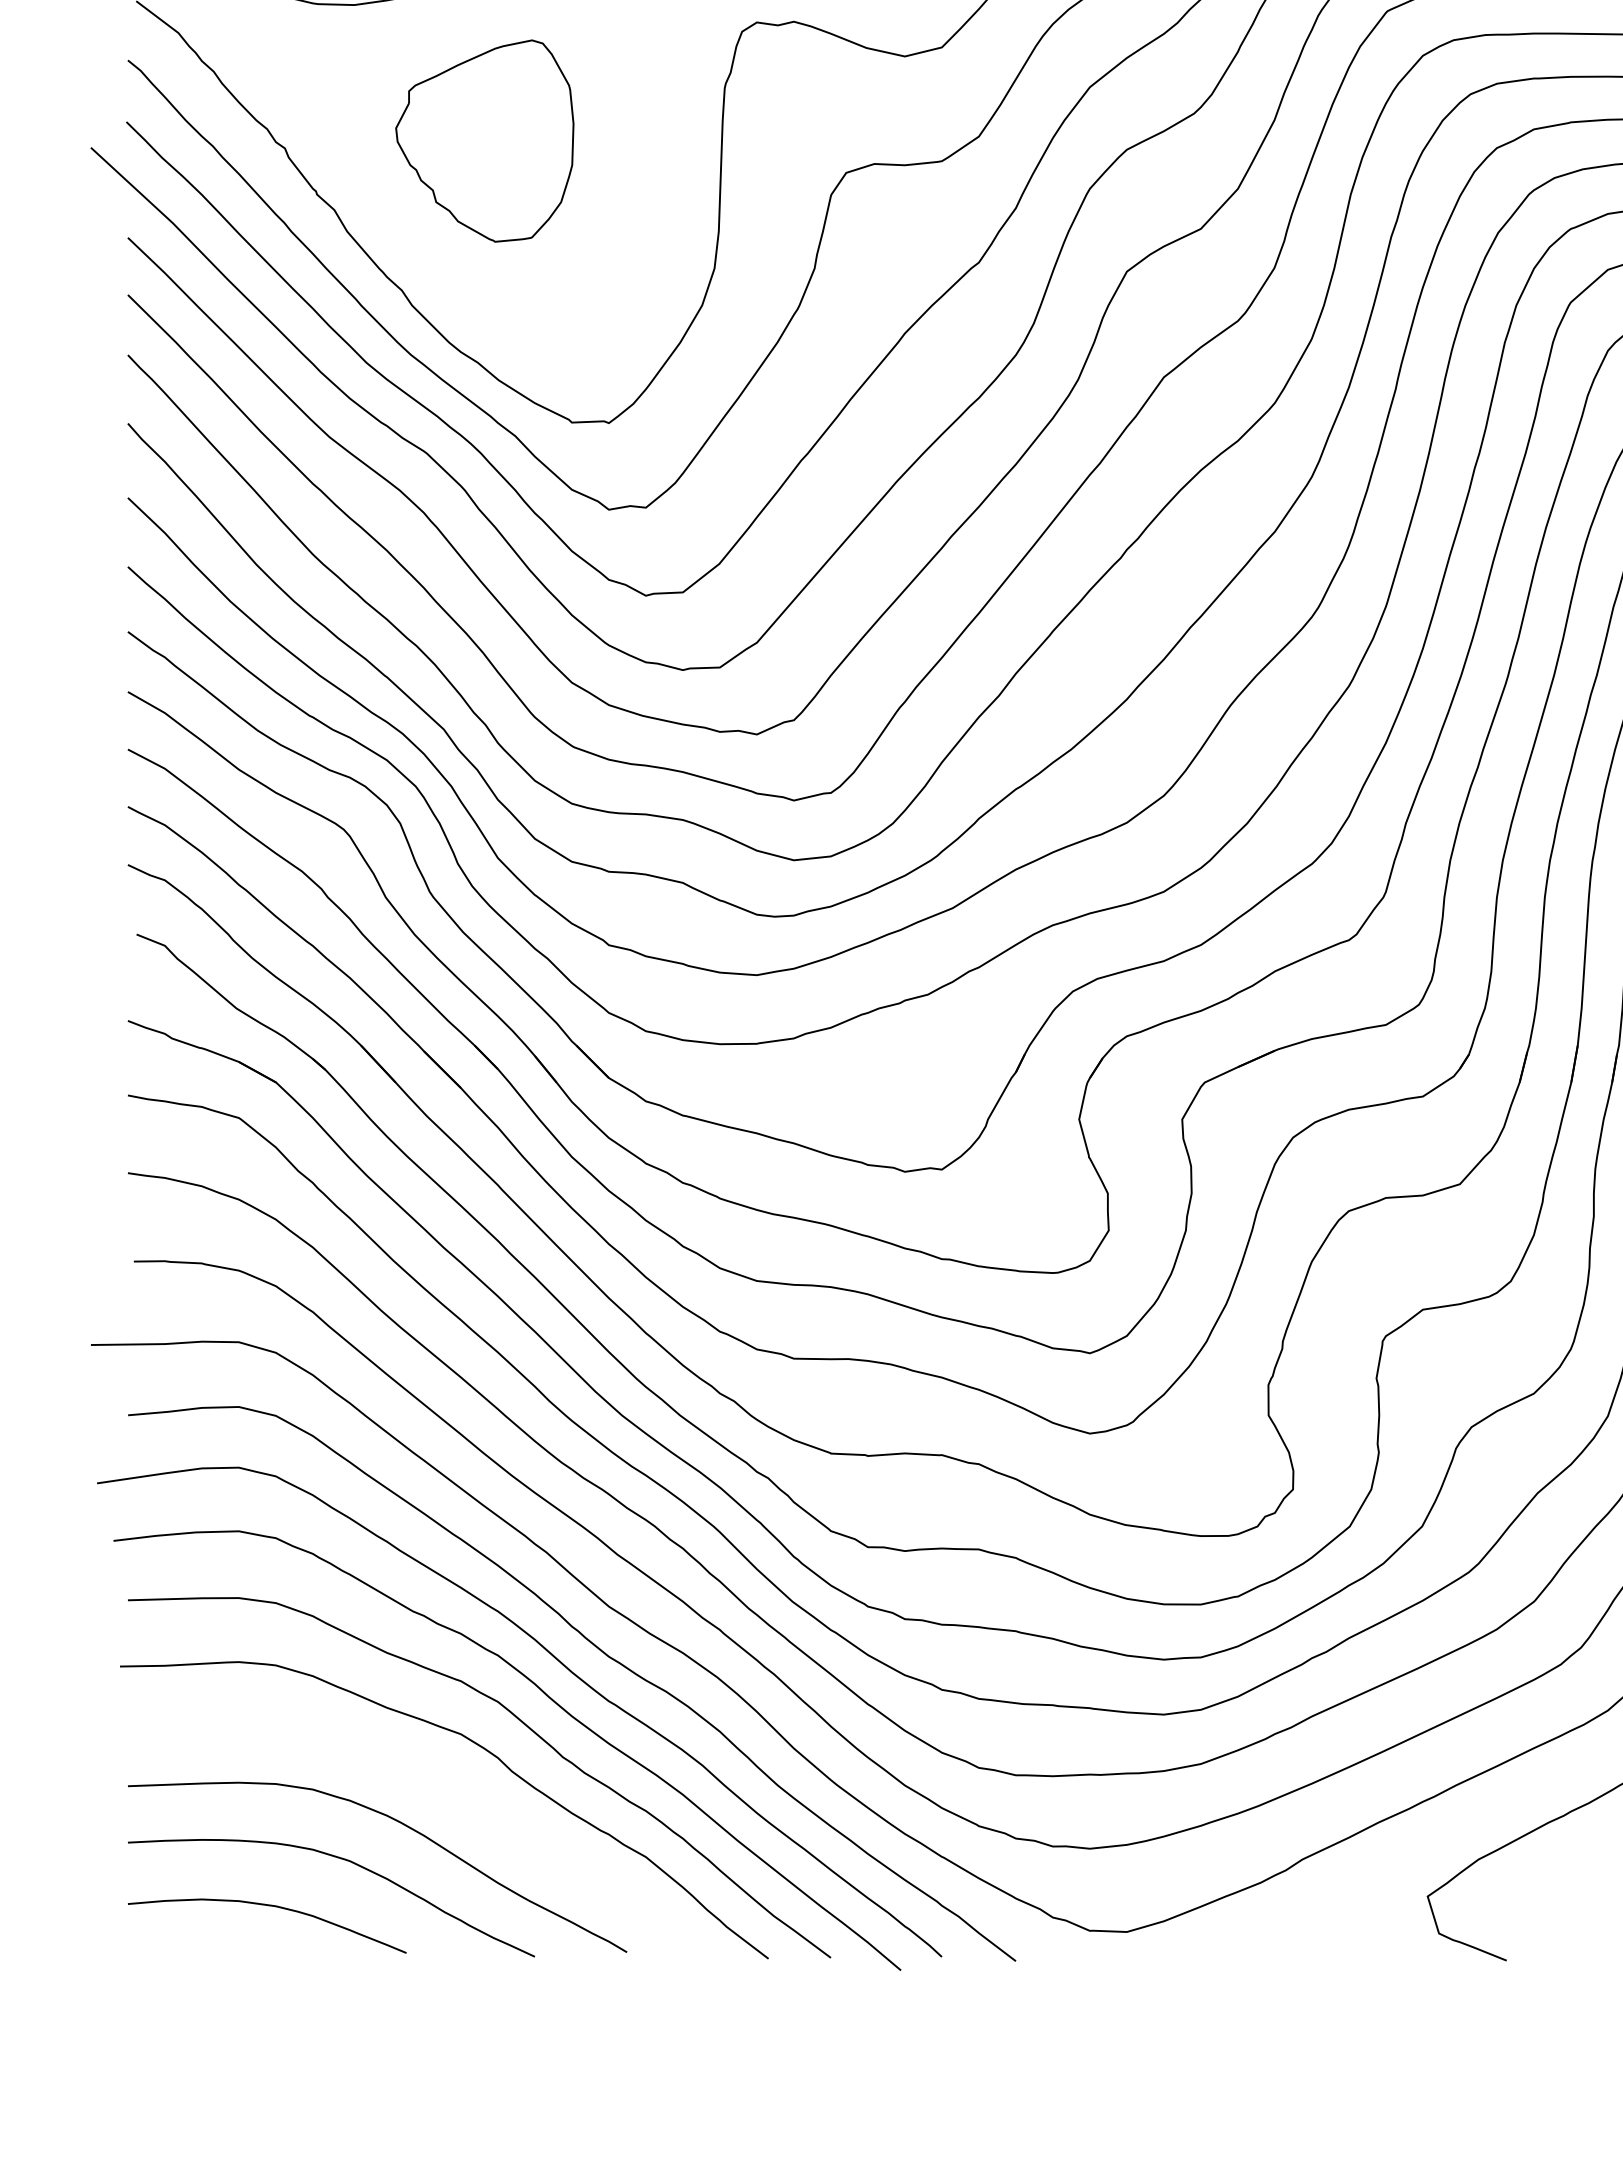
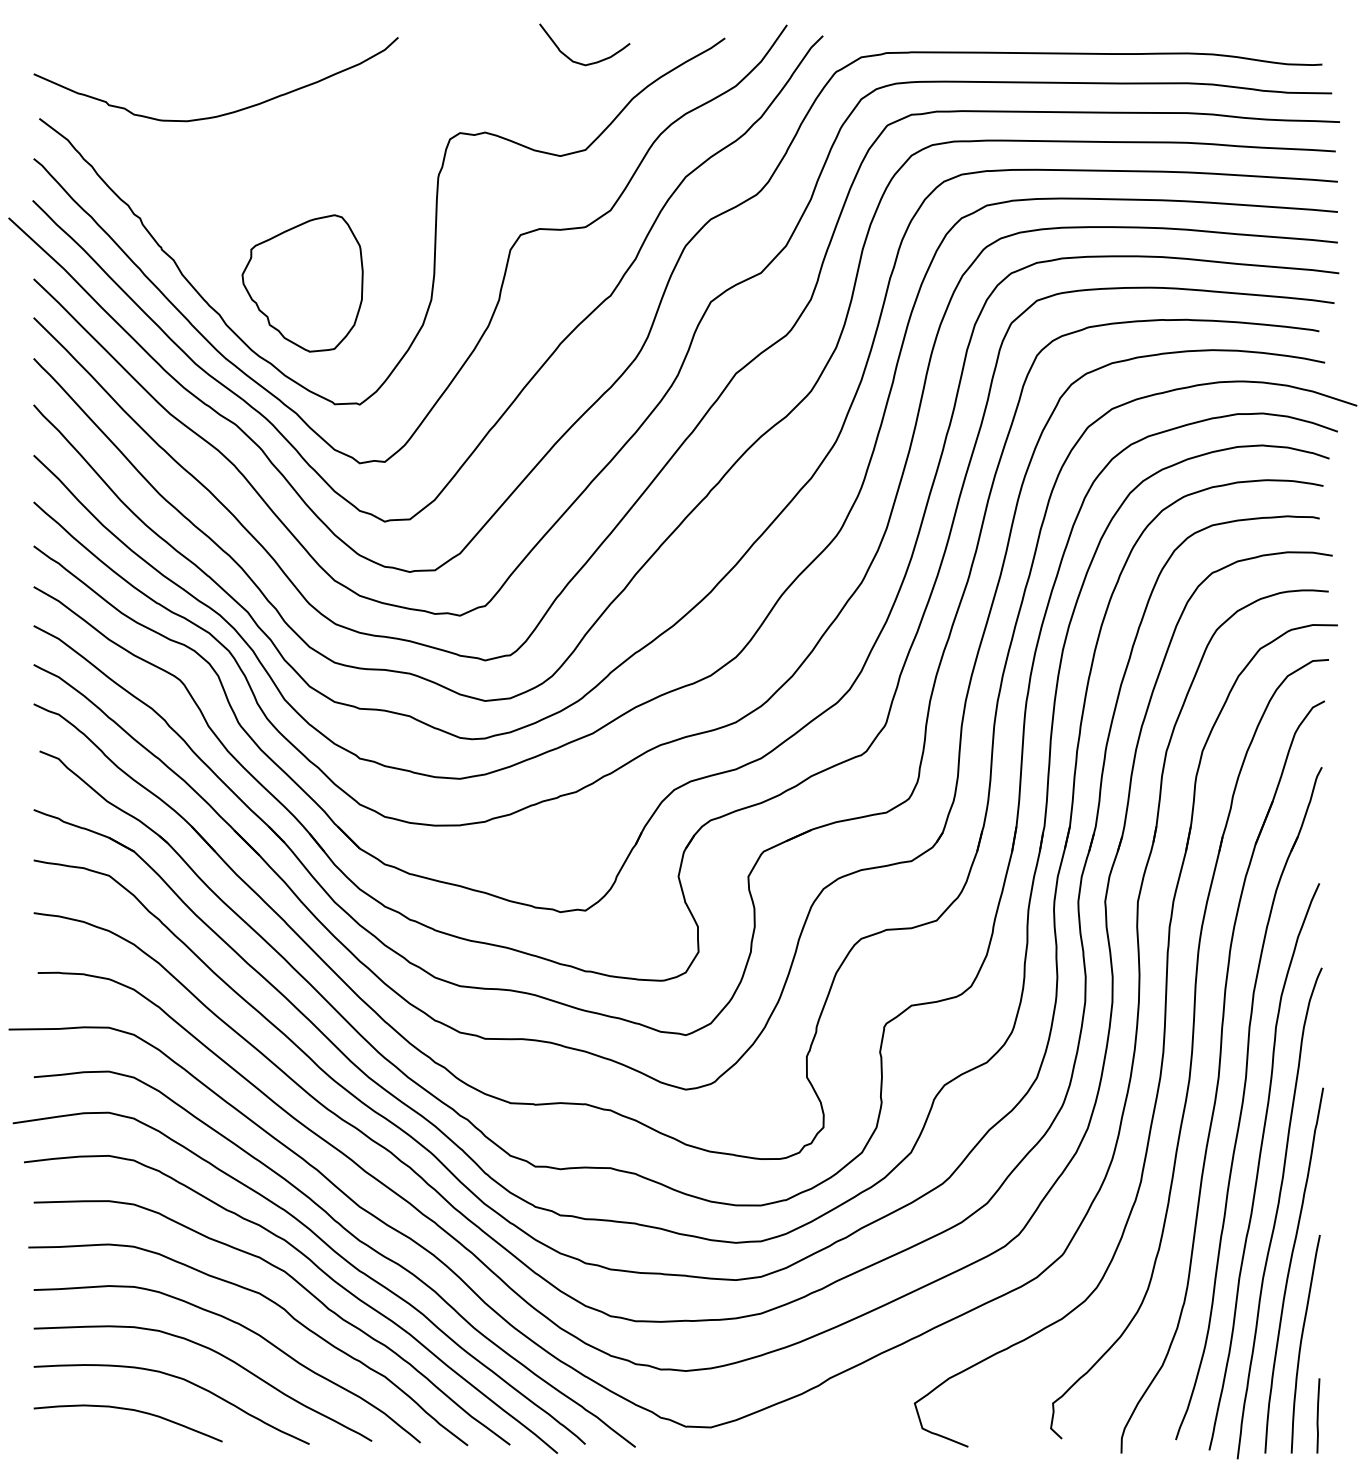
part: (484, 141) -> (302, 283), moved
curve: (441, 1787) -> (246, 1329), added

